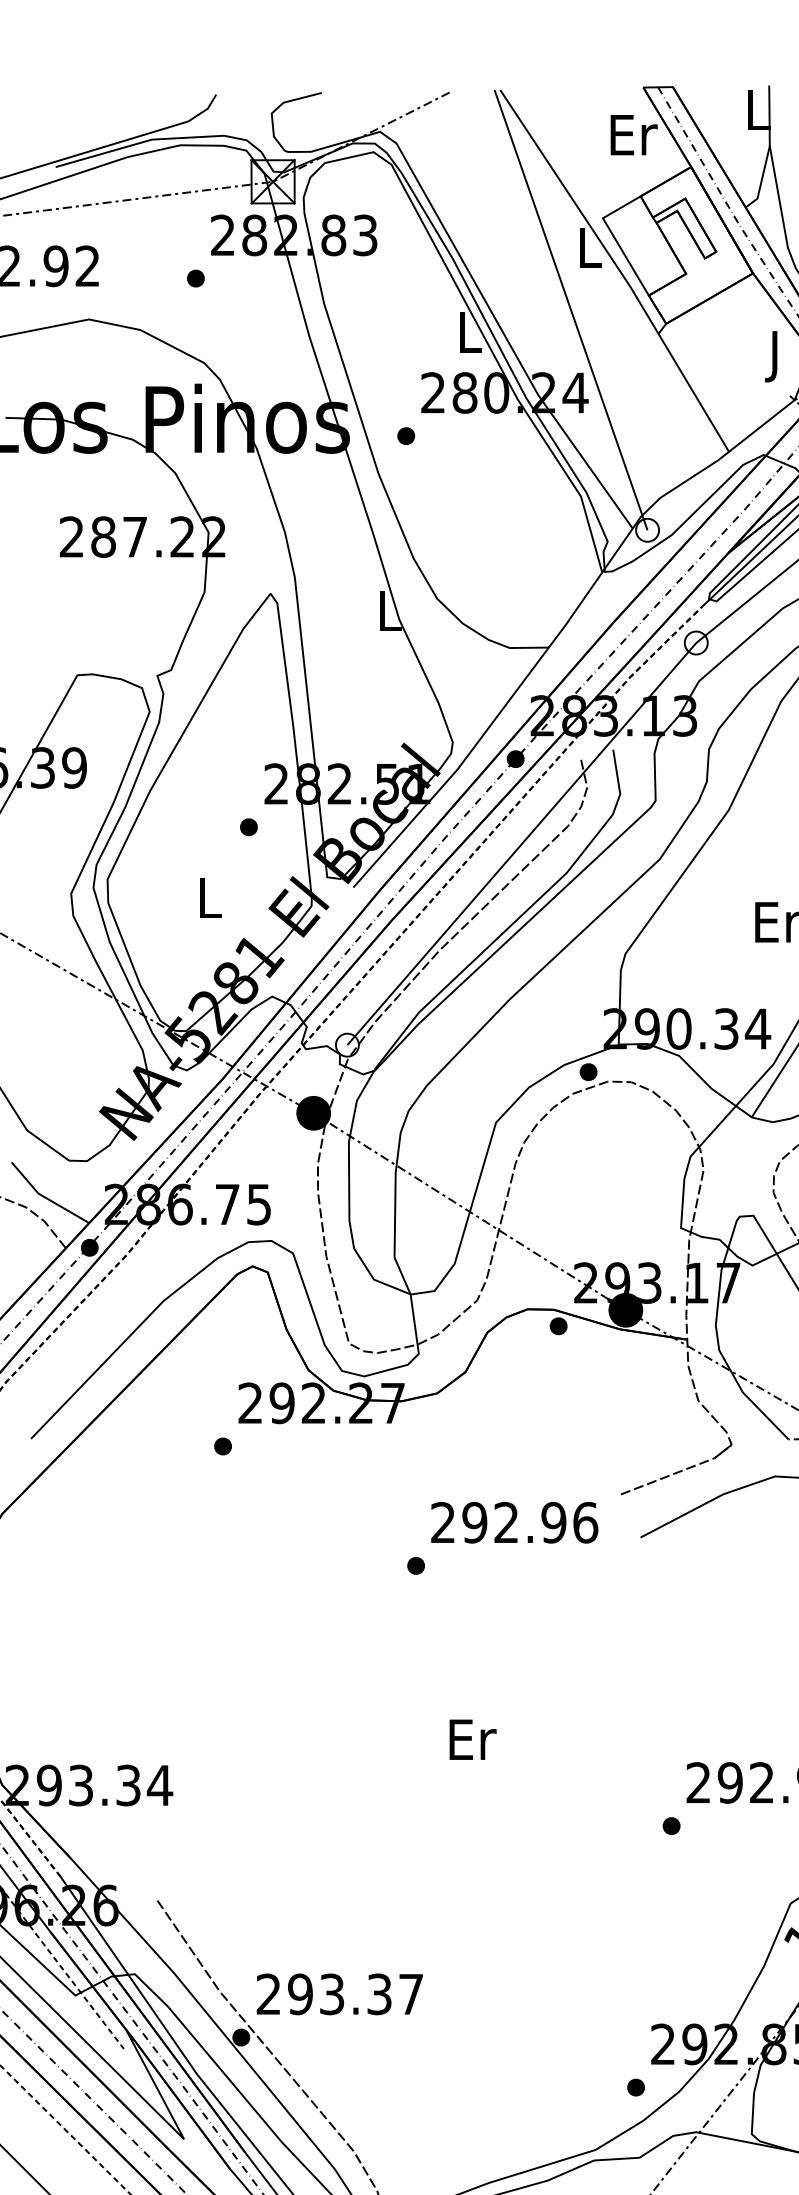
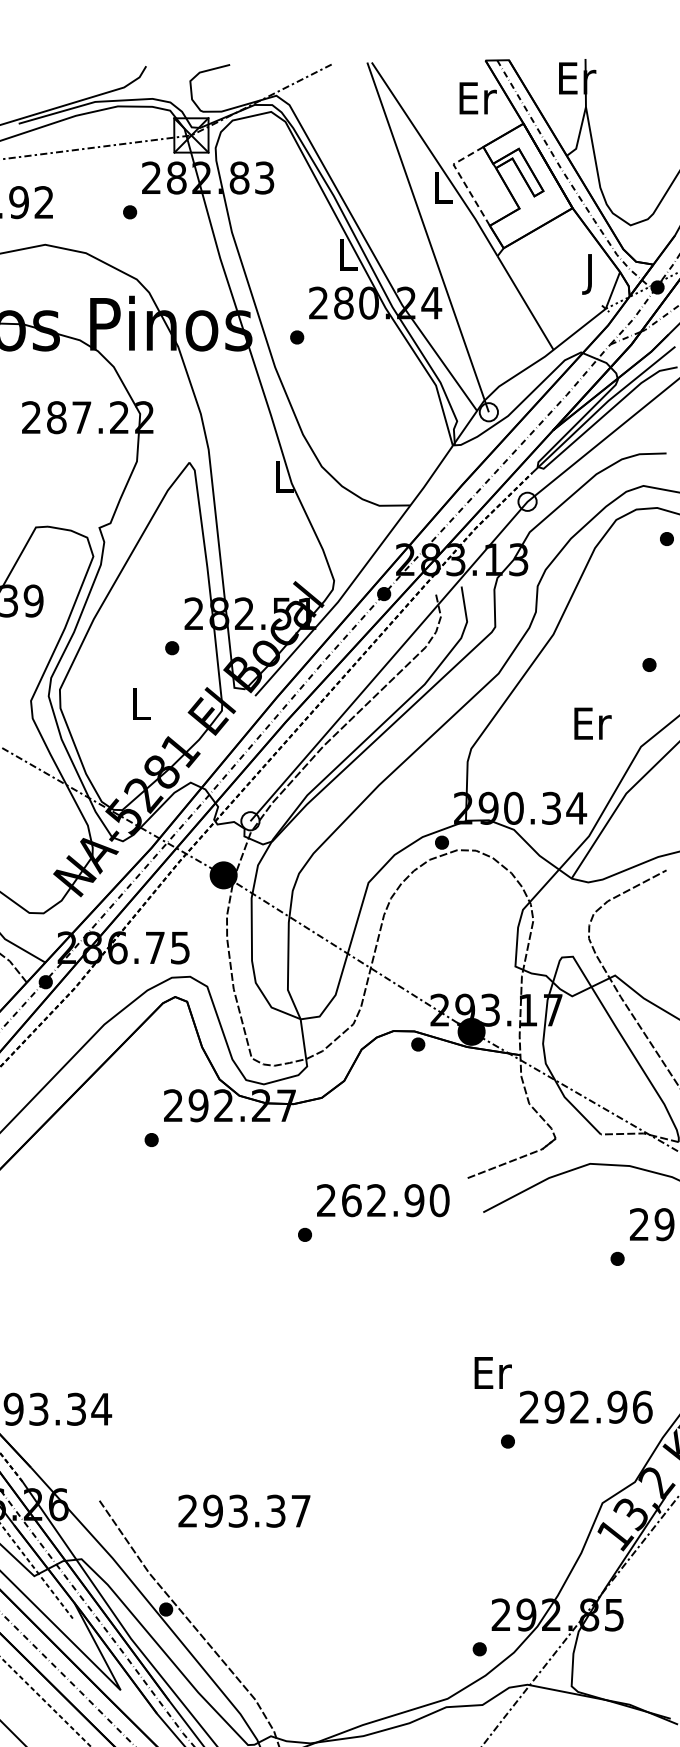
text: (759, 110) -> (577, 78), L -> Er
line: (614, 237) -> (462, 179), solid -> dashed
text: (530, 1522) -> (395, 1200), 292.96 -> 262.90
text: (472, 1739) -> (492, 1372), moved
text: (339, 1993) -> (244, 1510), moved

